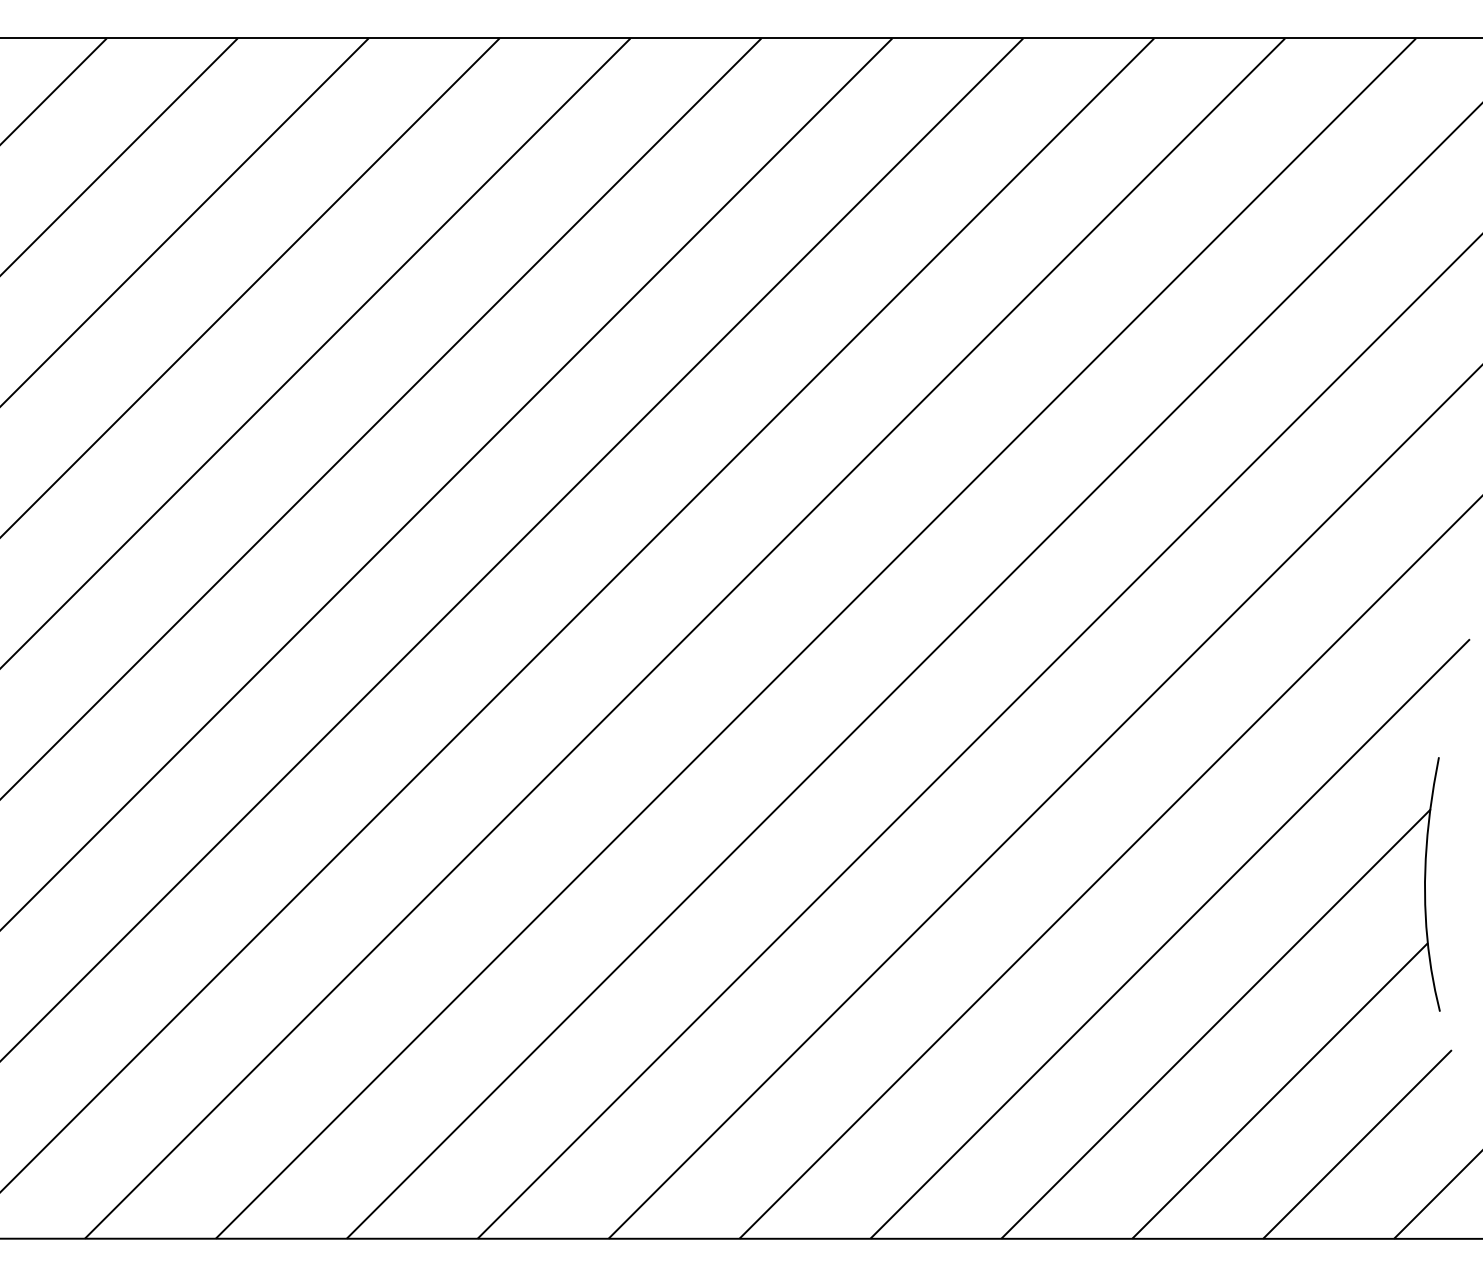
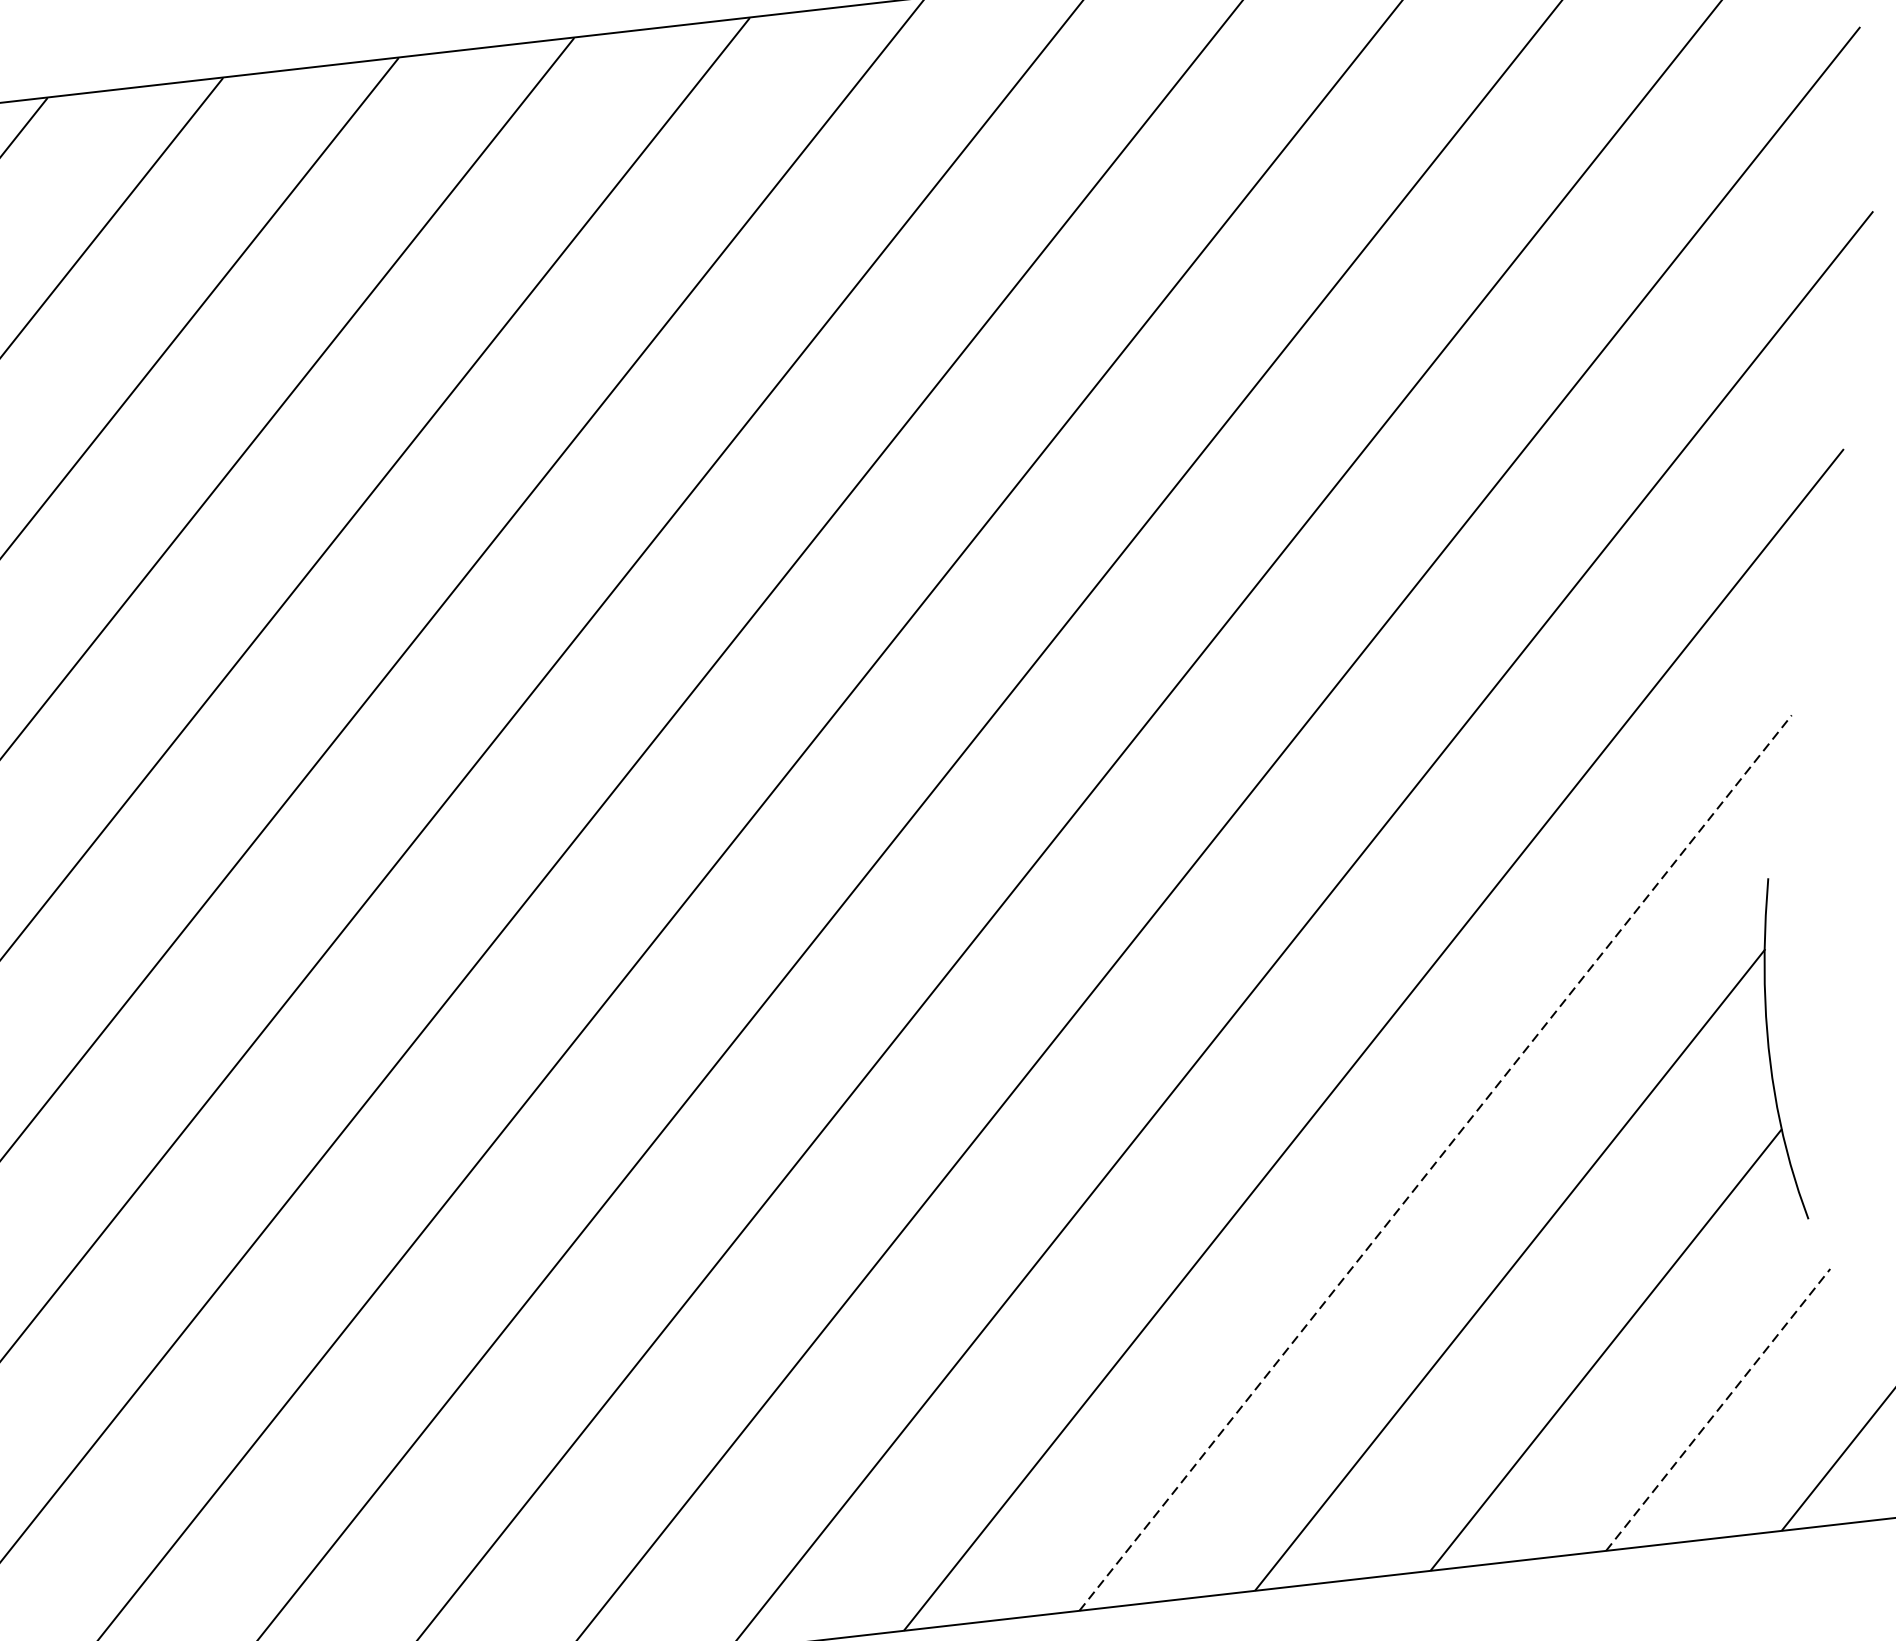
line: (1170, 939) -> (1436, 1163), solid -> dashed
line: (1357, 1144) -> (1718, 1409), solid -> dashed

